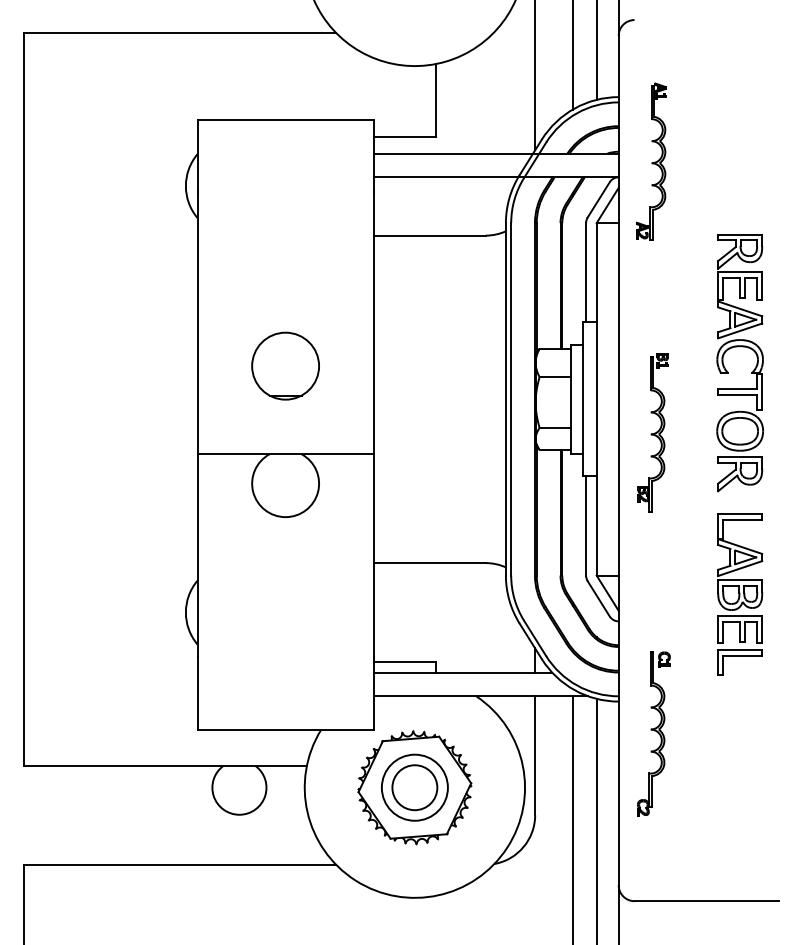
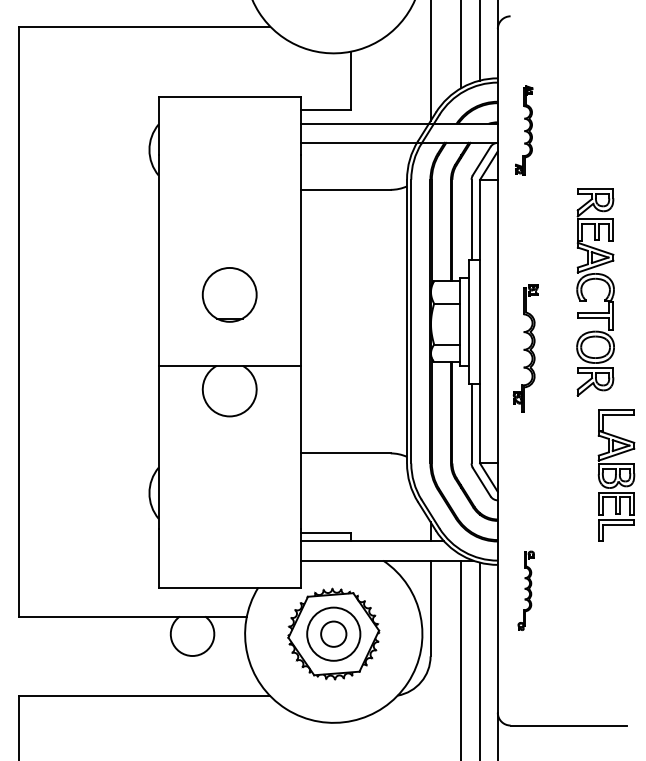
part: (651, 161) -> (524, 130), size x0.7
part: (740, 594) -> (616, 475), moved
part: (653, 733) -> (525, 590), size x0.6
circle: (414, 787) -> (333, 634), size x0.7

